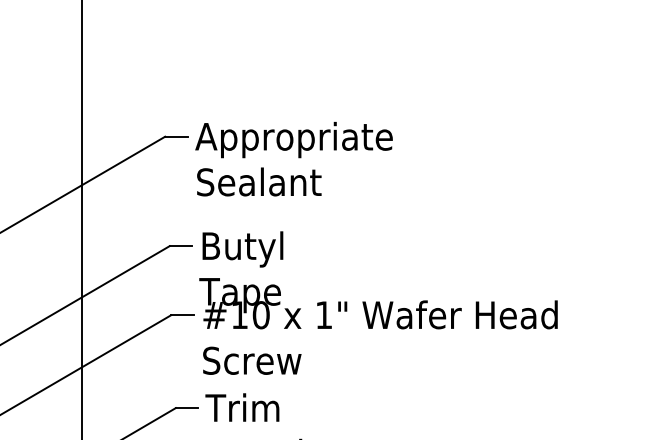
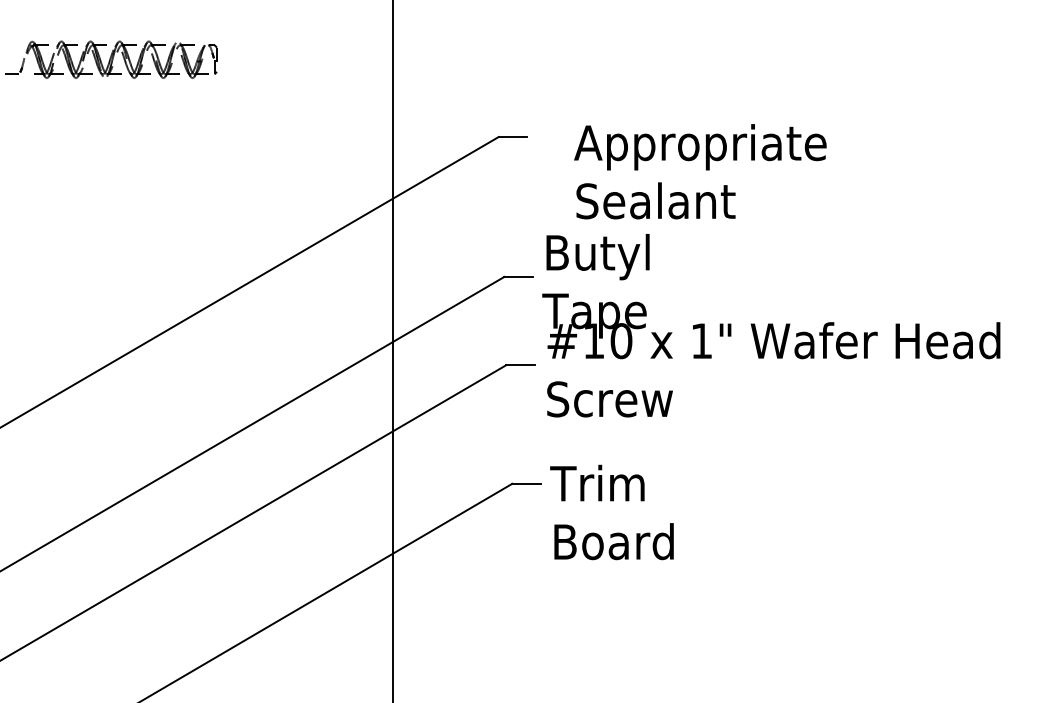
text: (294, 158) -> (700, 171), moved
text: (378, 302) -> (771, 325), moved

